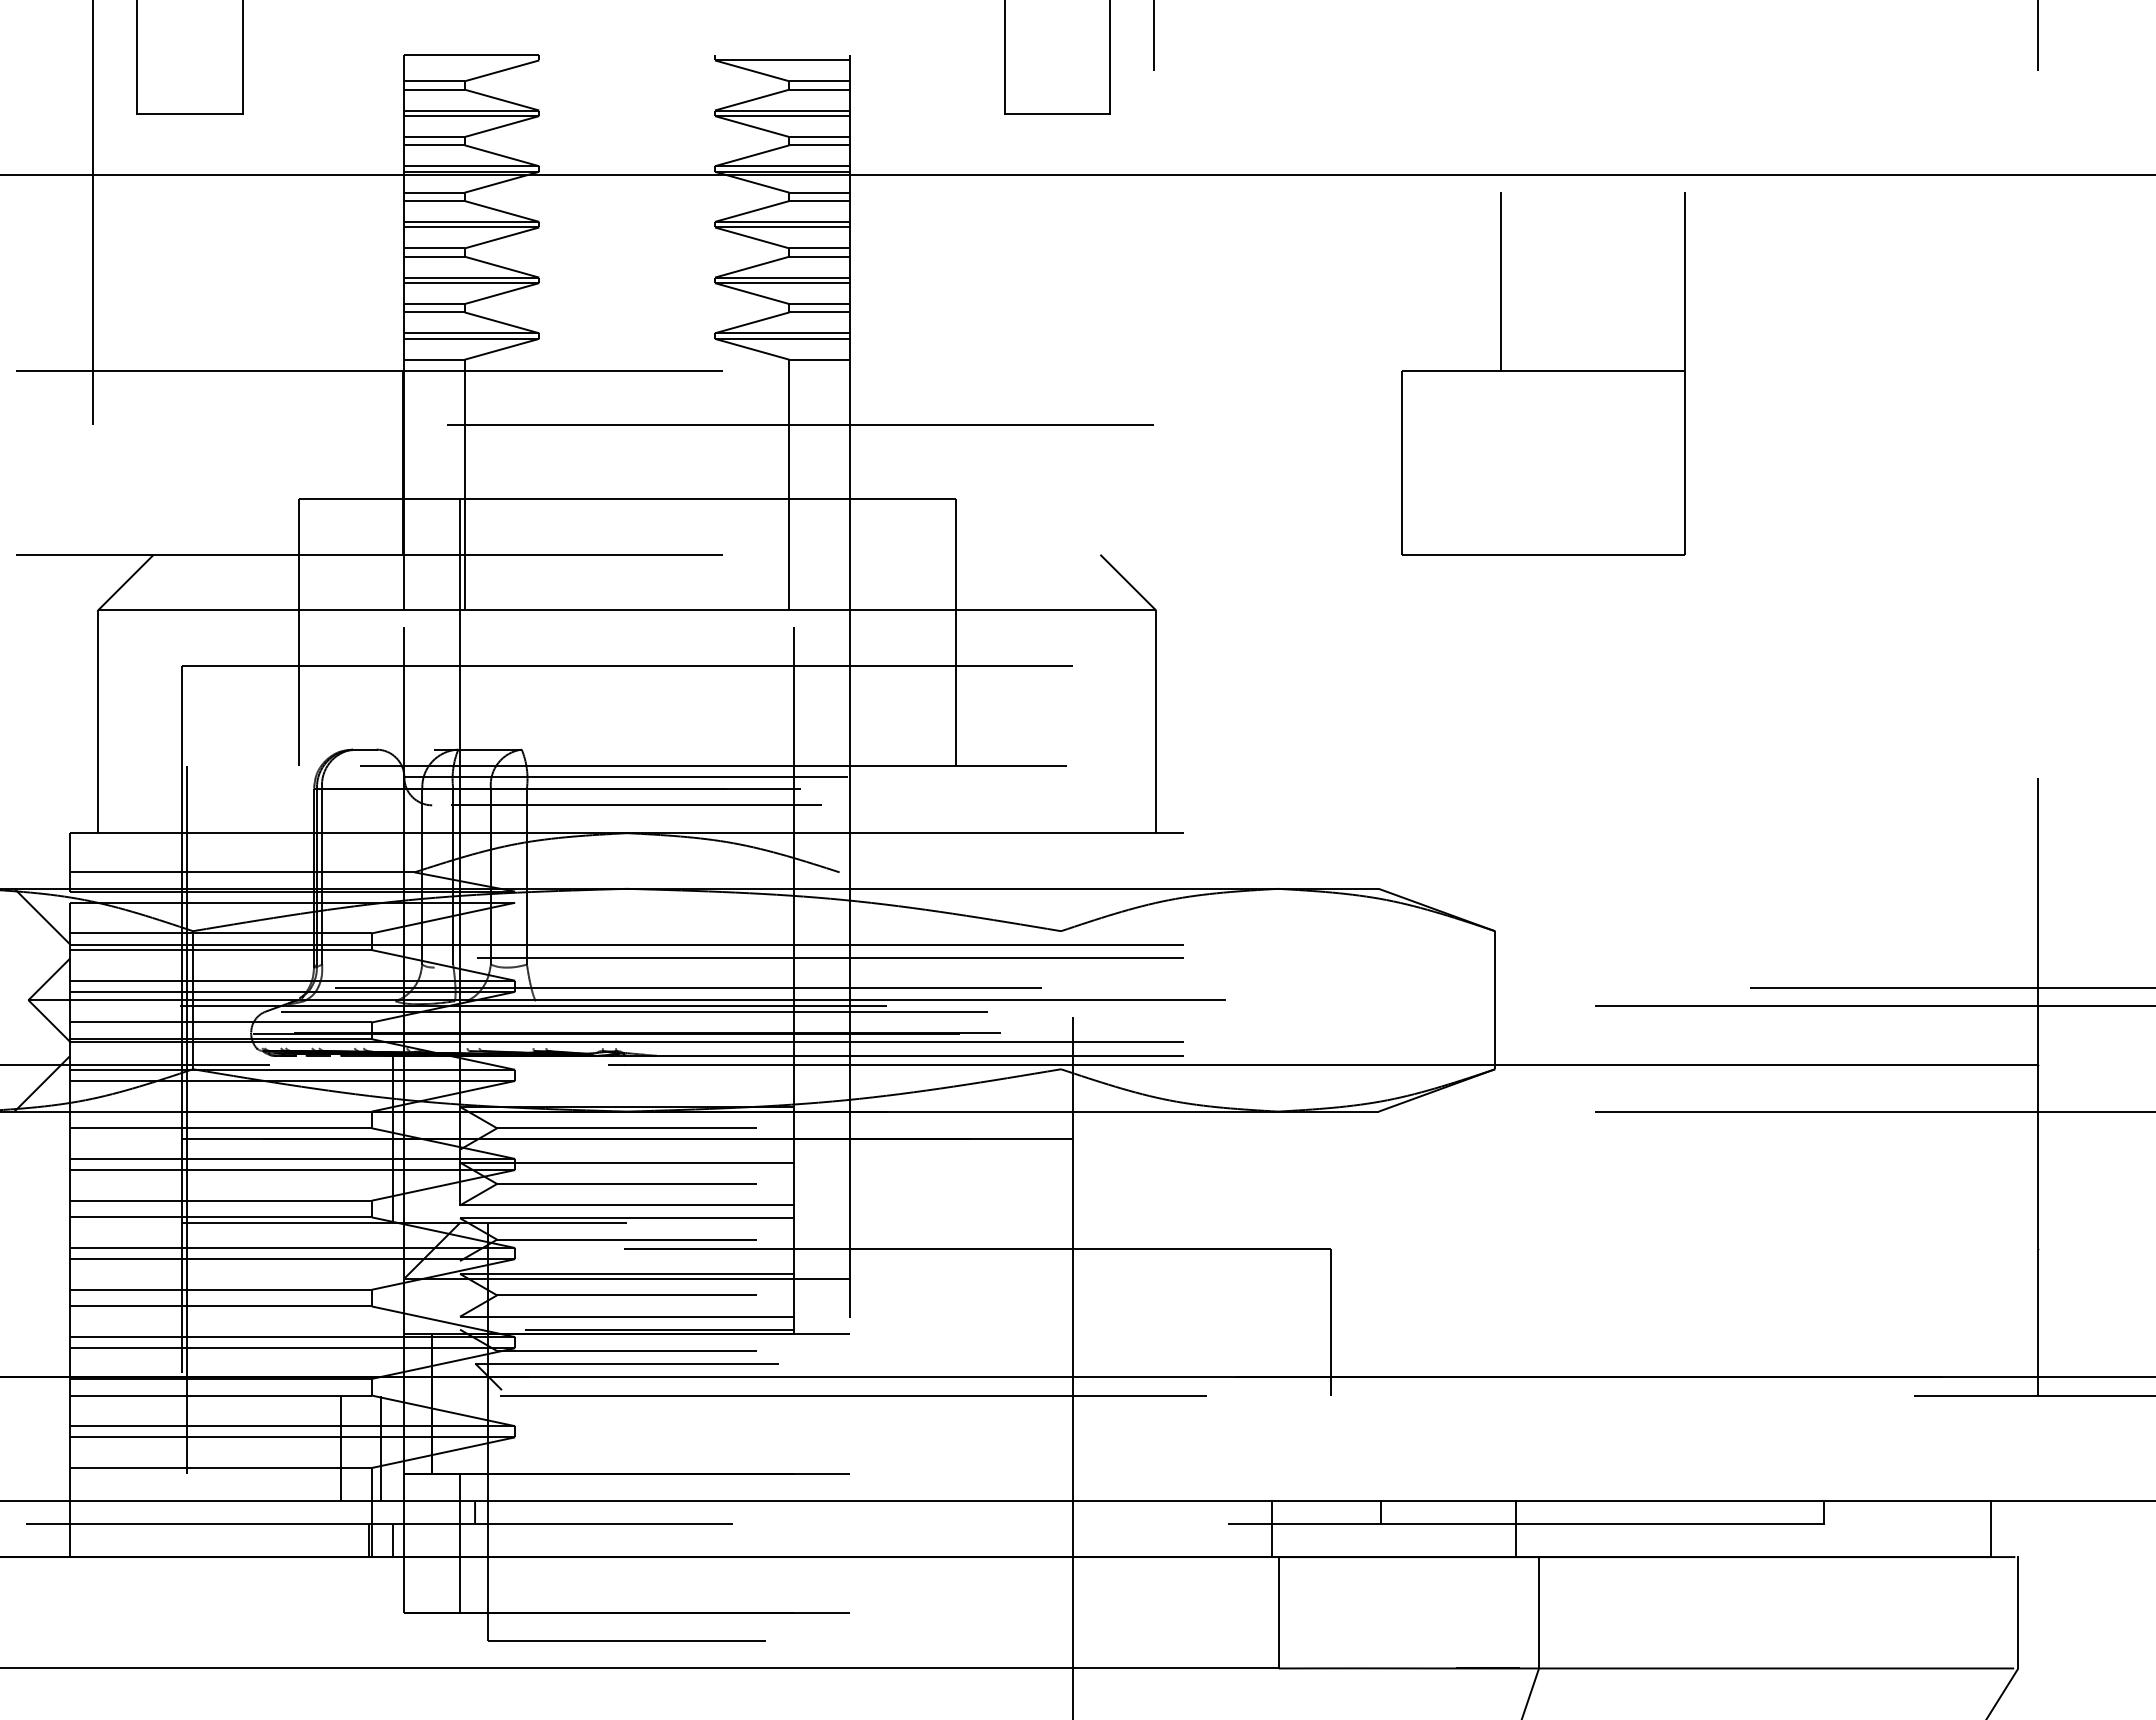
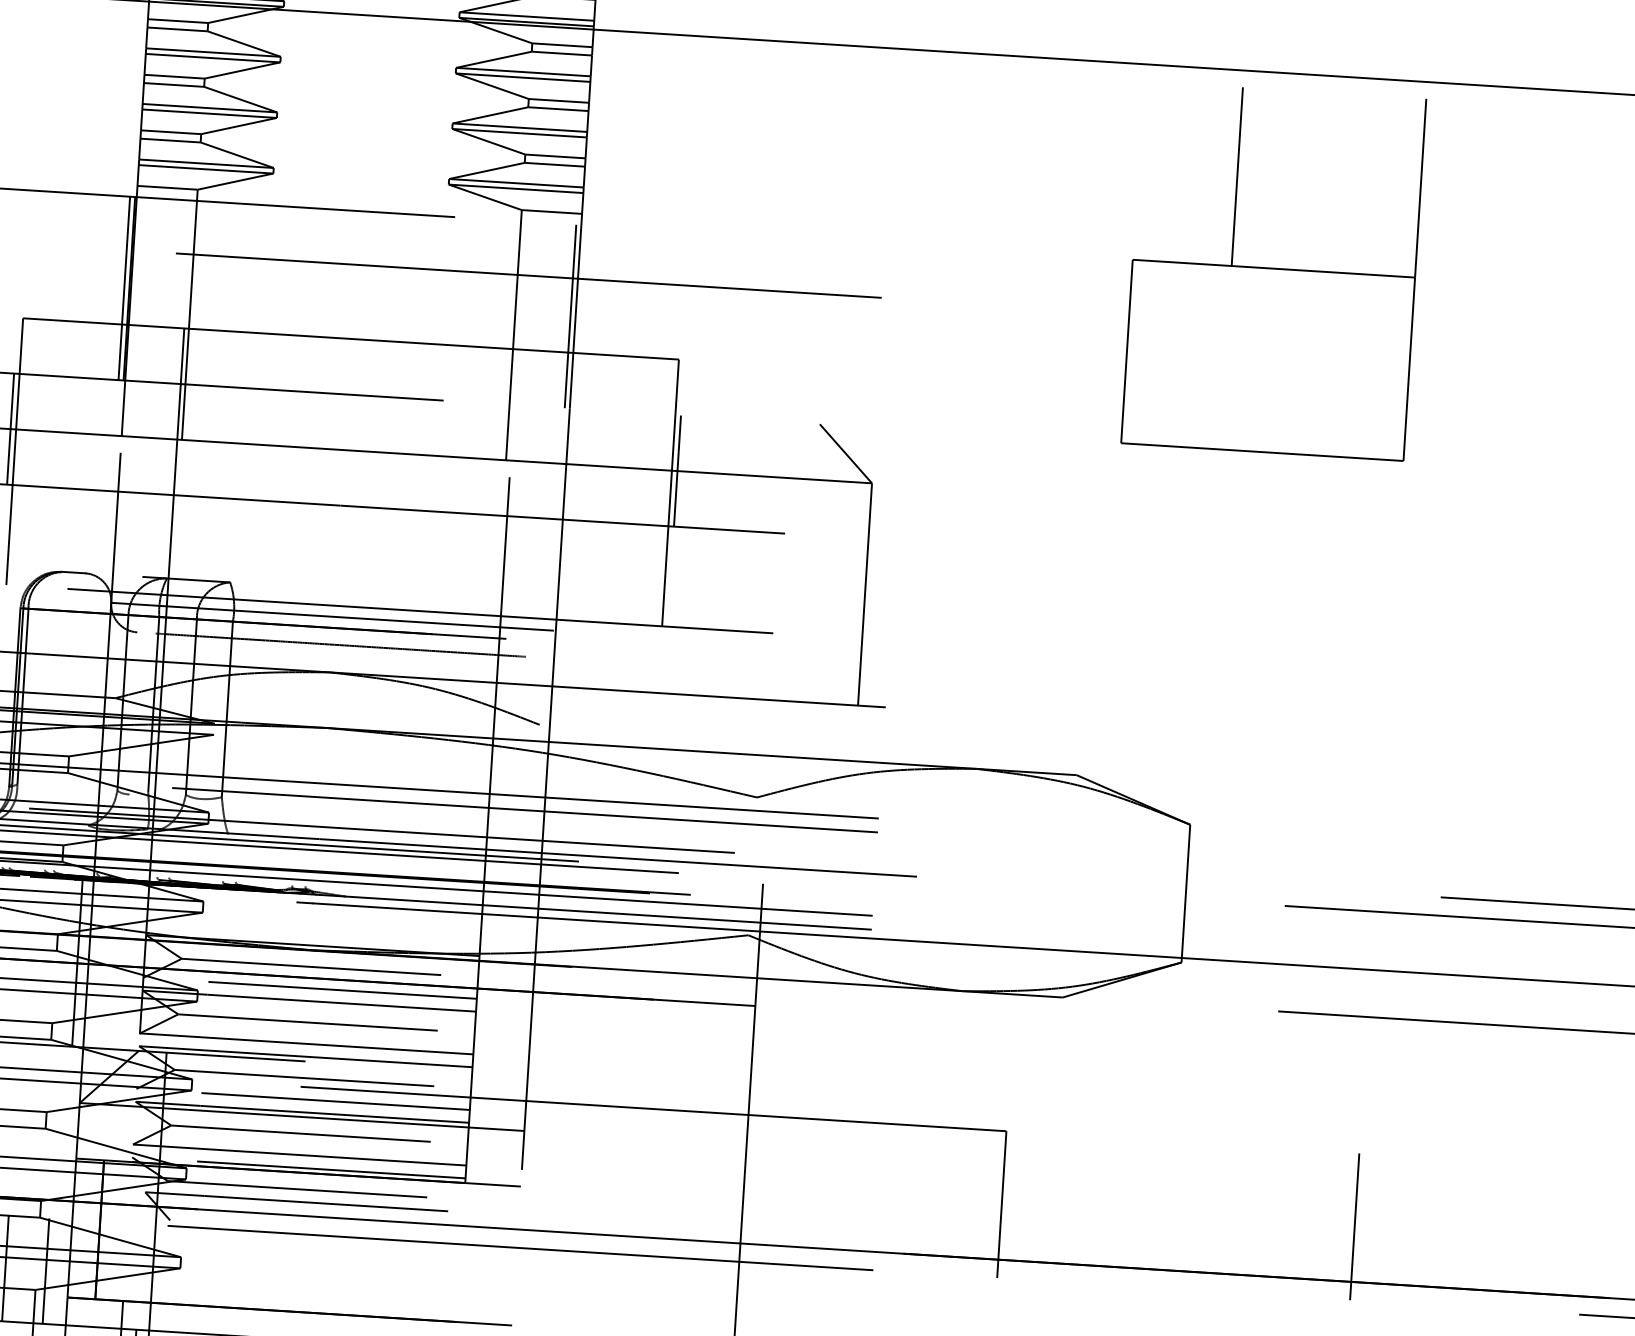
line: (397, 462) -> (124, 288), added
line: (844, 462) -> (570, 316), added
line: (292, 610) -> (10, 429), added
line: (961, 610) -> (677, 471), added
line: (659, 1149) -> (342, 990), added
line: (659, 1261) -> (335, 1101), added
line: (1684, 1321) -> (1354, 1226), added

